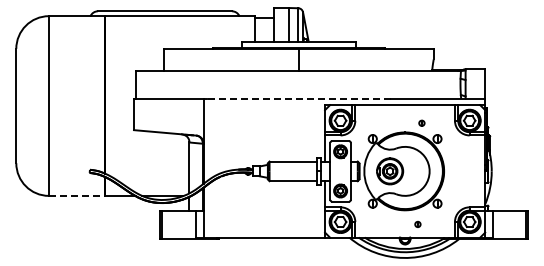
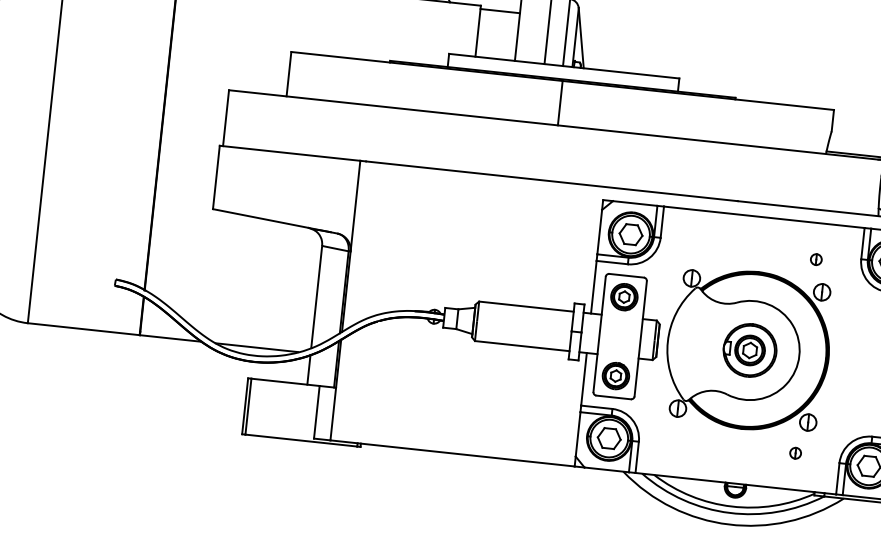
line: (298, 98) -> (551, 180), dashed -> solid
part: (421, 122) -> (815, 257), moved
part: (390, 171) -> (750, 350), moved
line: (76, 195) -> (83, 328), dashed -> solid
part: (417, 224) -> (794, 453), moved

